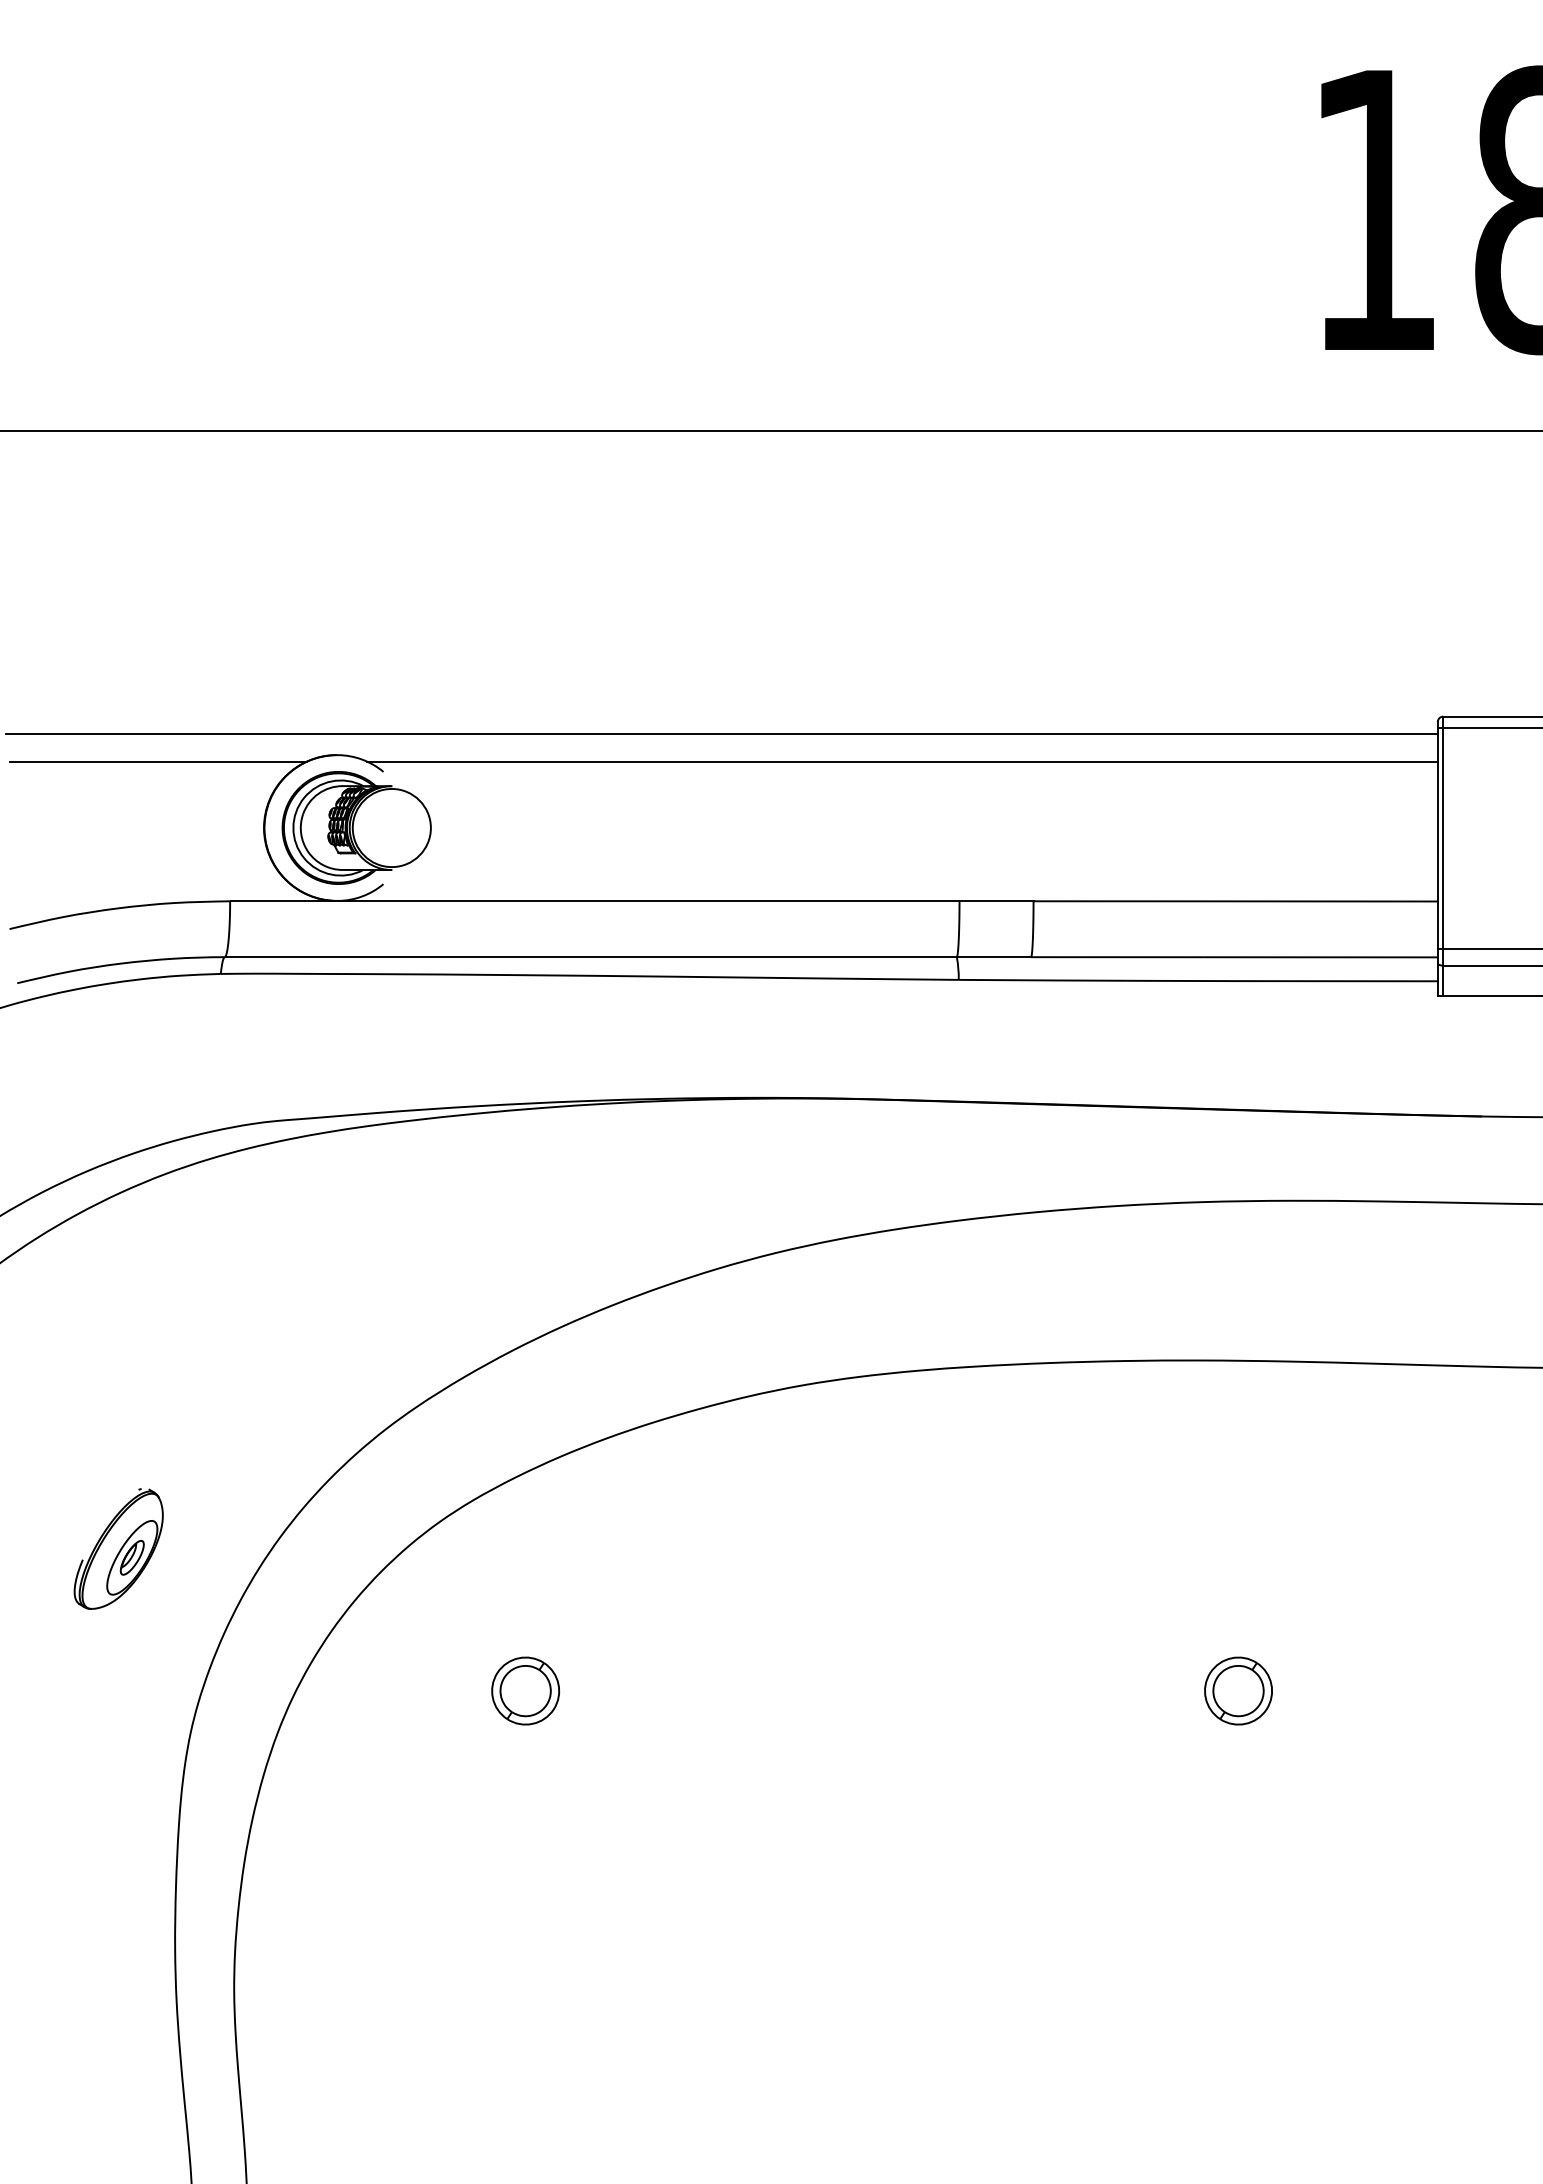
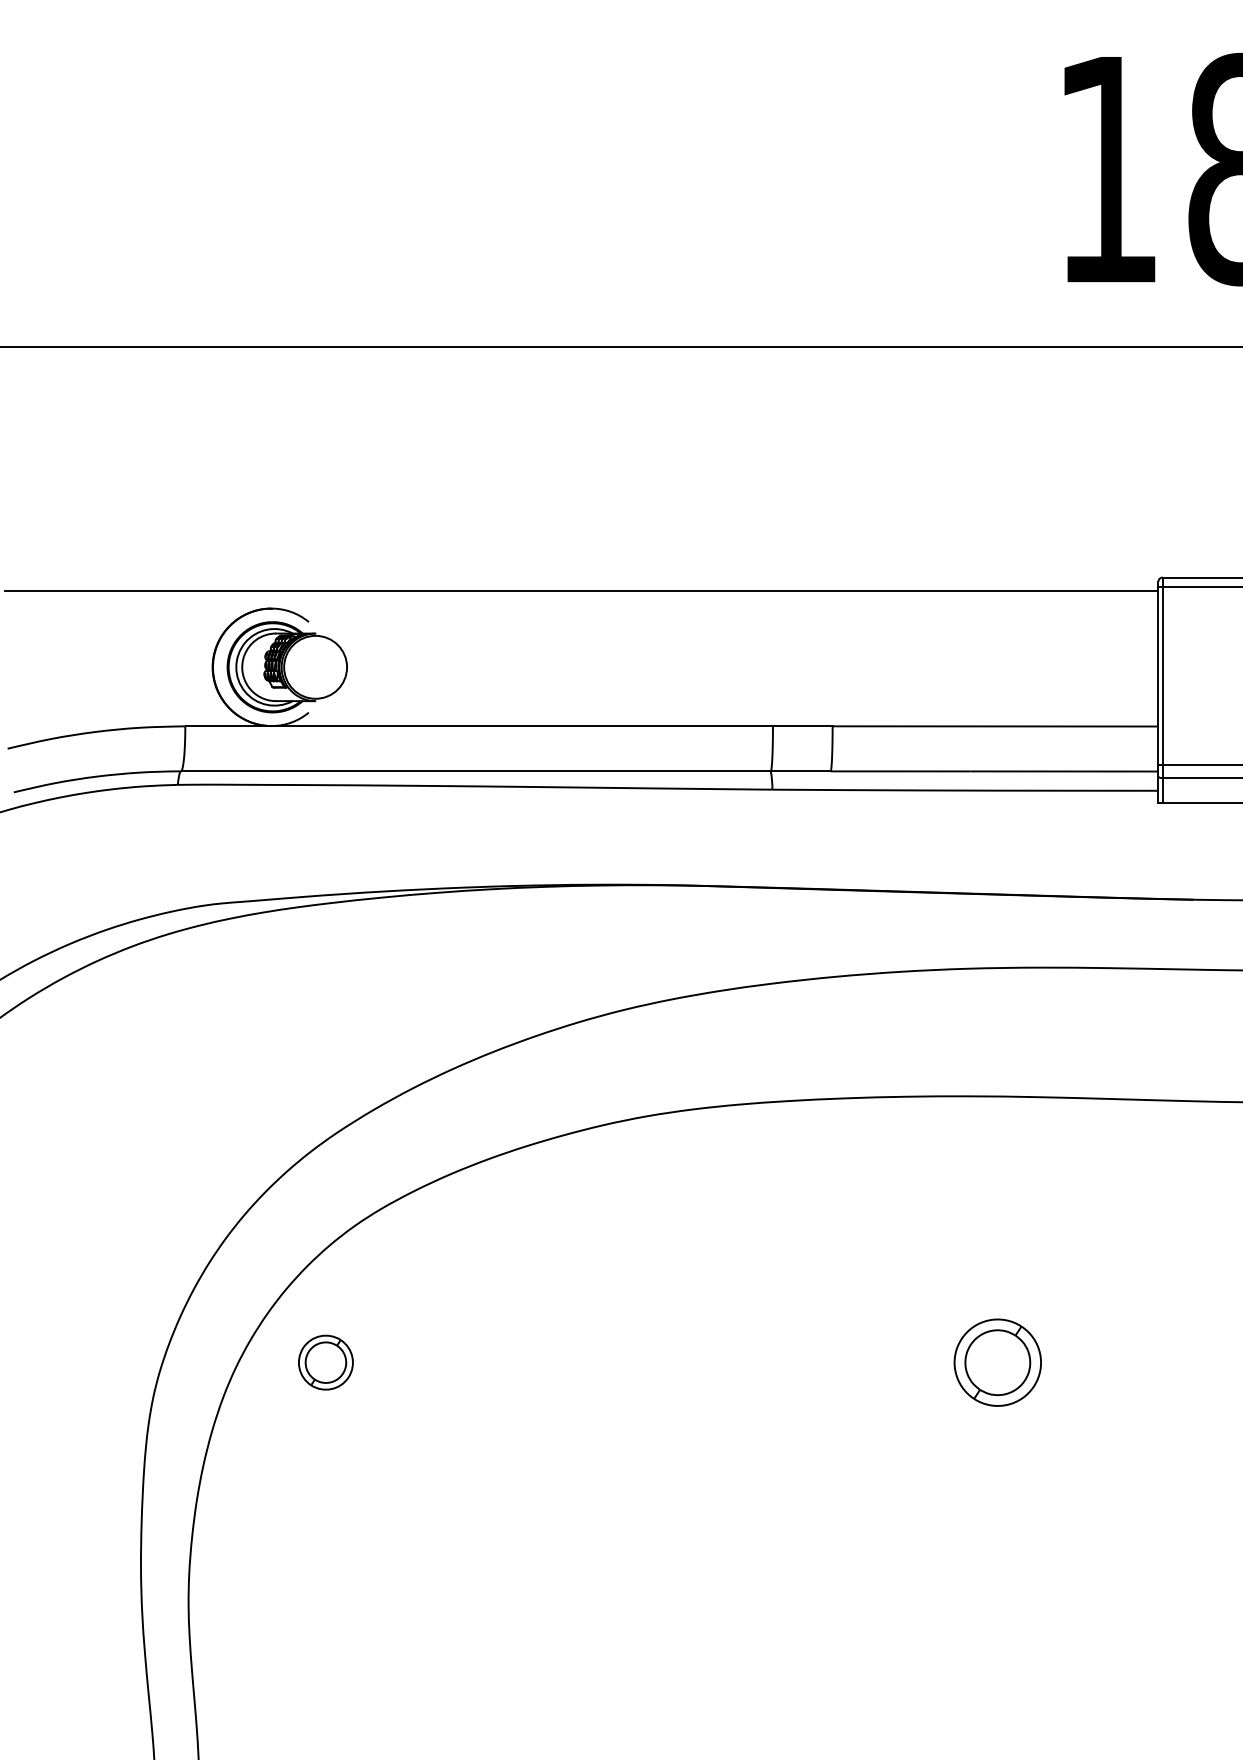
line: (157, 761) -> (126, 613), removed
line: (901, 761) -> (726, 613), removed
part: (118, 1548) -> (95, 1247), removed
part: (525, 1690) -> (325, 1362), moved
part: (1238, 1690) -> (997, 1362), size x1.6

